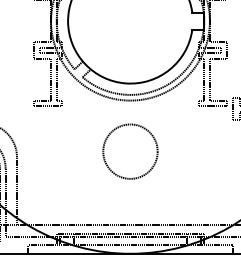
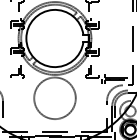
circle: (129, 152) -> (54, 98), size x1.67

